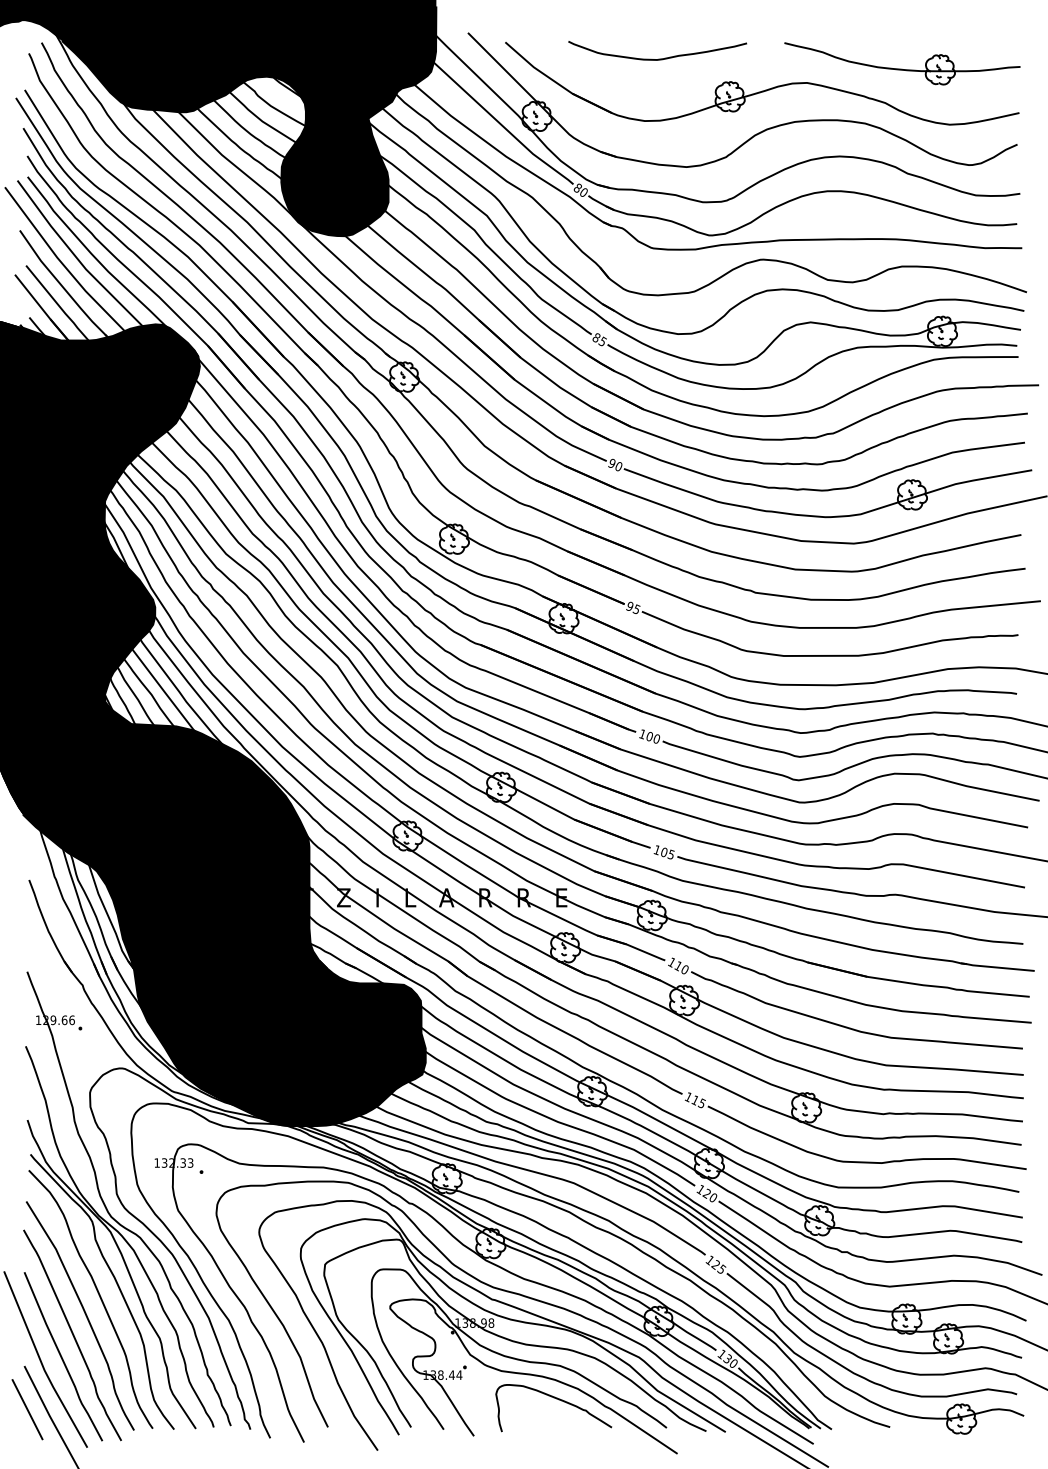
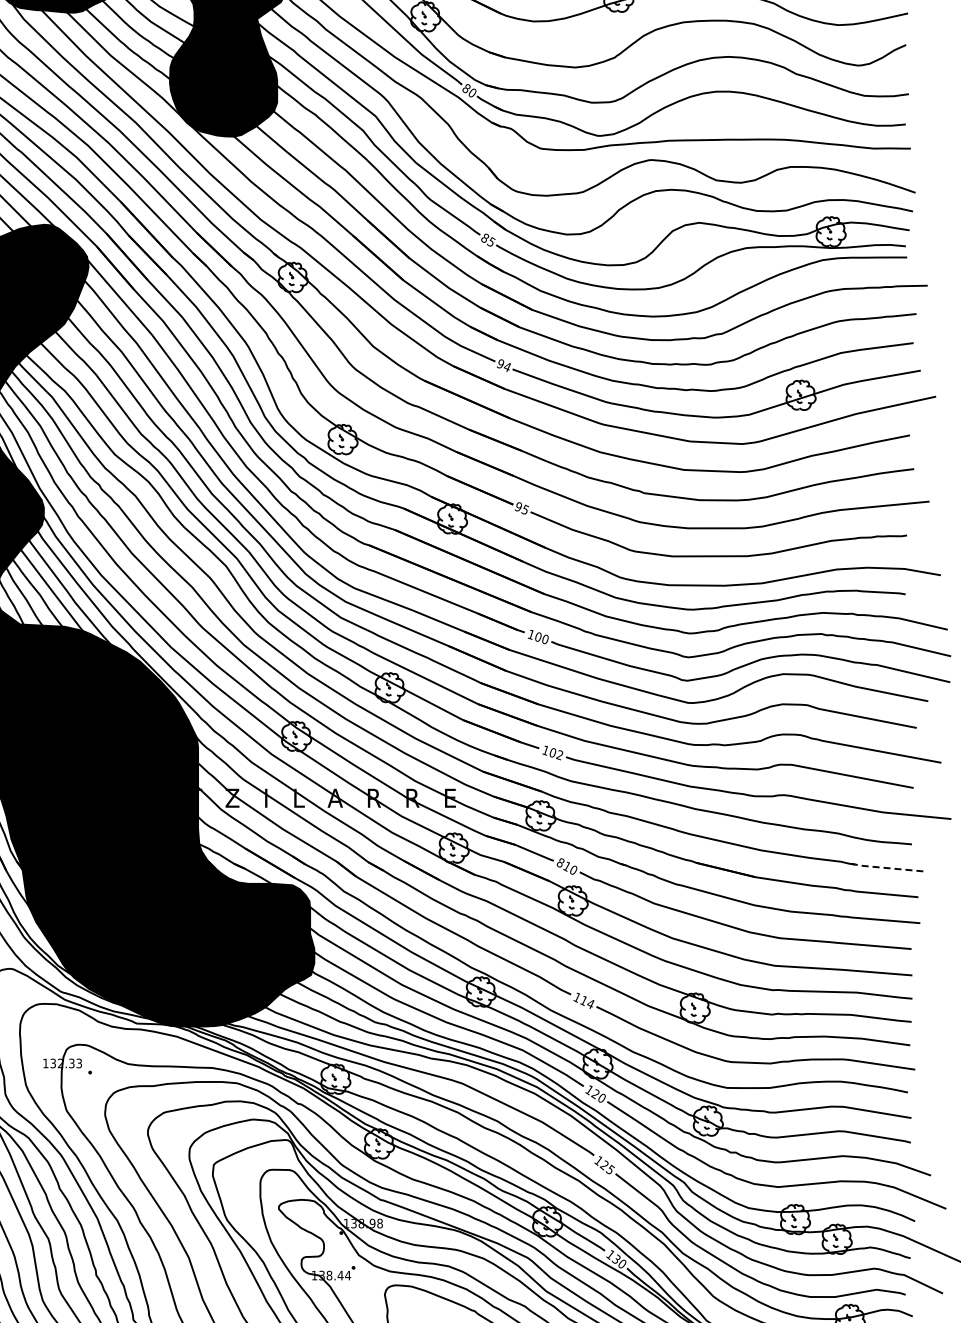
text: (618, 466) -> (507, 366), 90 -> 94
text: (670, 854) -> (559, 754), 105 -> 102
text: (671, 962) -> (560, 862), 110 -> 810
line: (995, 967) -> (884, 867), solid -> dashed
text: (701, 1103) -> (590, 1003), 115 -> 114

